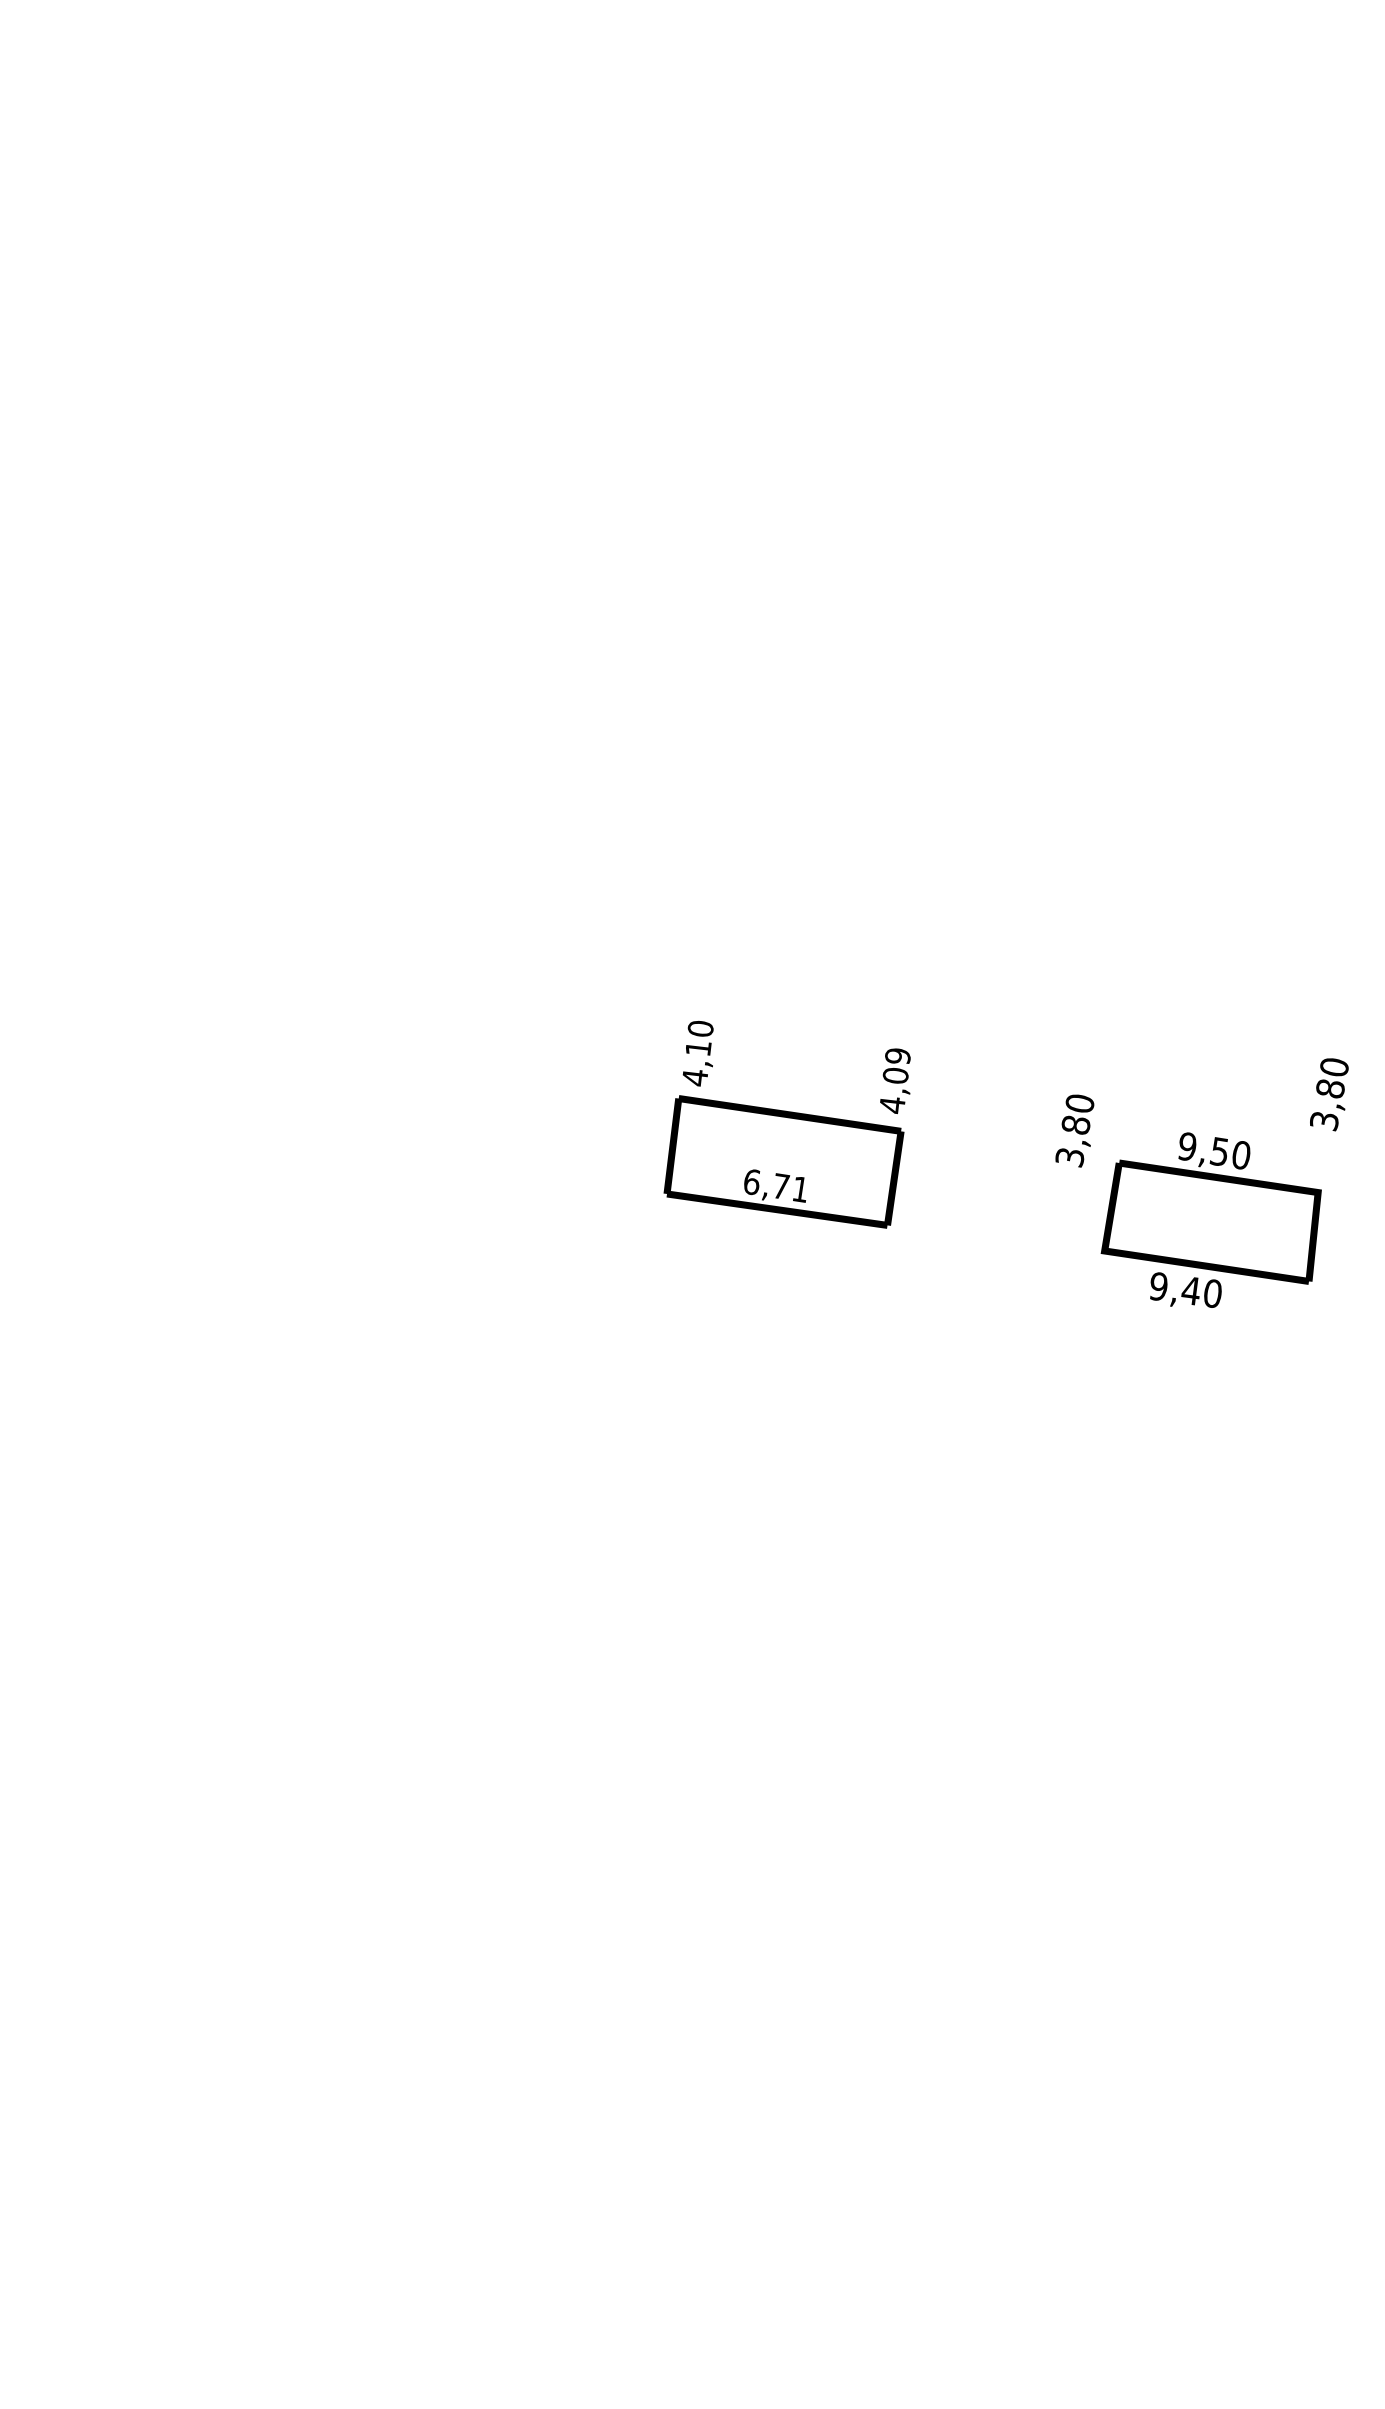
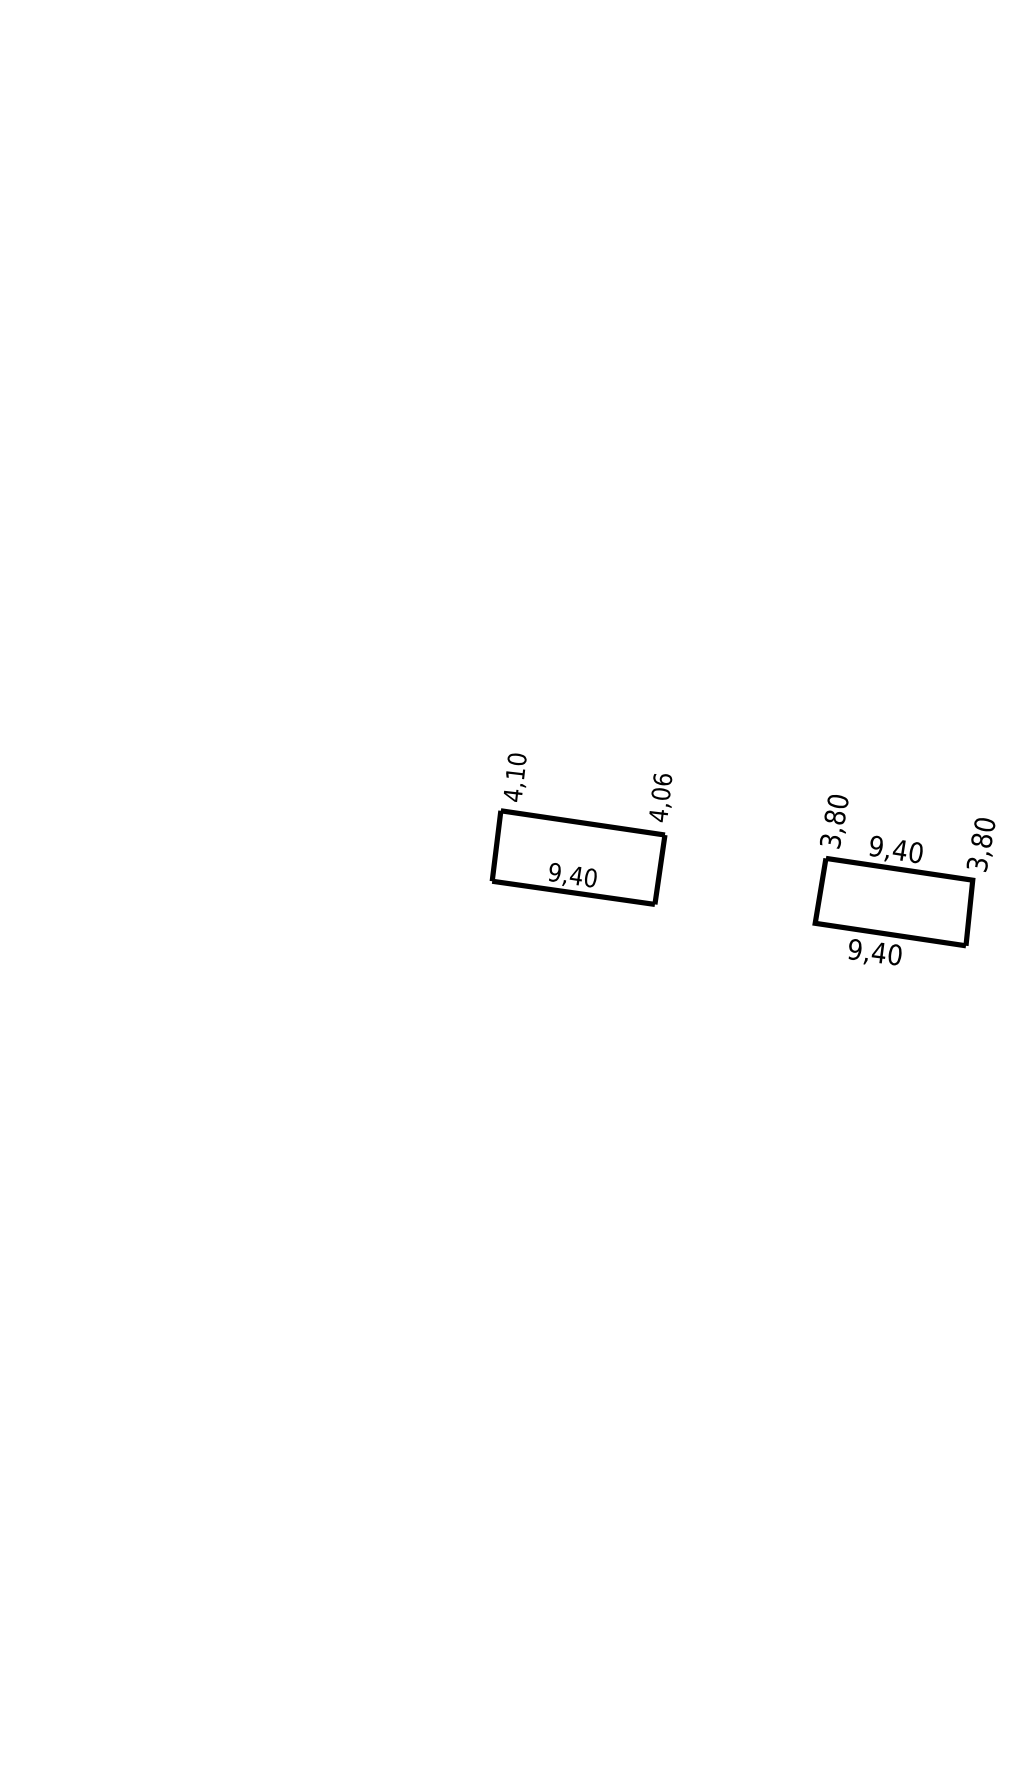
text: (897, 1056) -> (662, 779), 4,09 -> 4,06
text: (1328, 1094) -> (980, 844), moved
text: (1075, 1130) -> (834, 821), moved
text: (1218, 1150) -> (899, 849), 9,50 -> 9,40
text: (775, 1186) -> (572, 875), 6,71 -> 9,40

